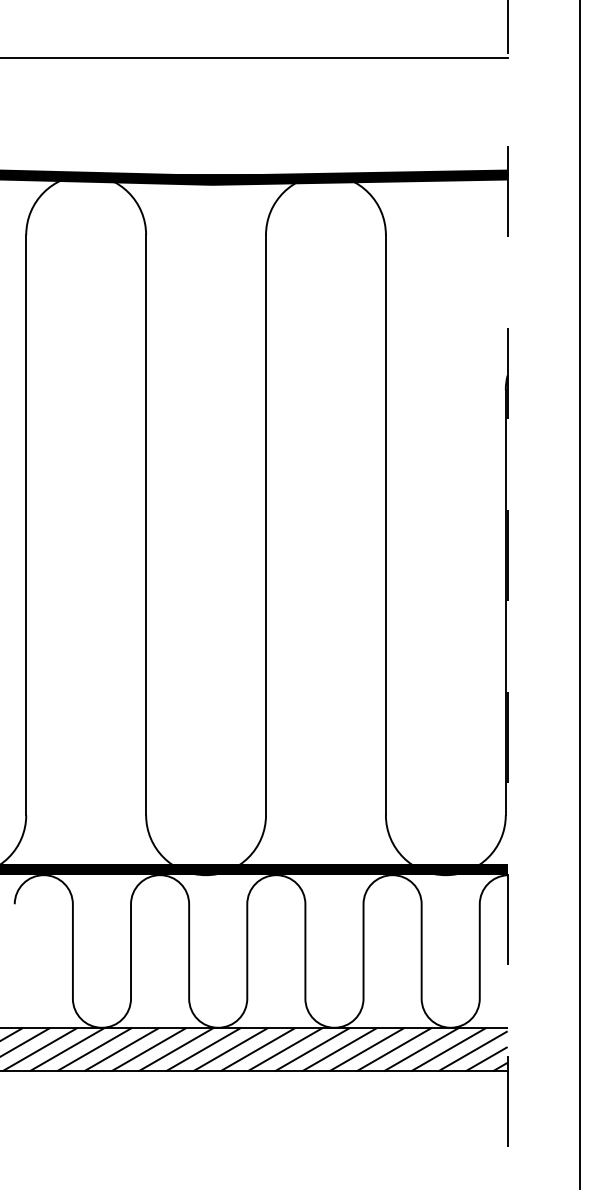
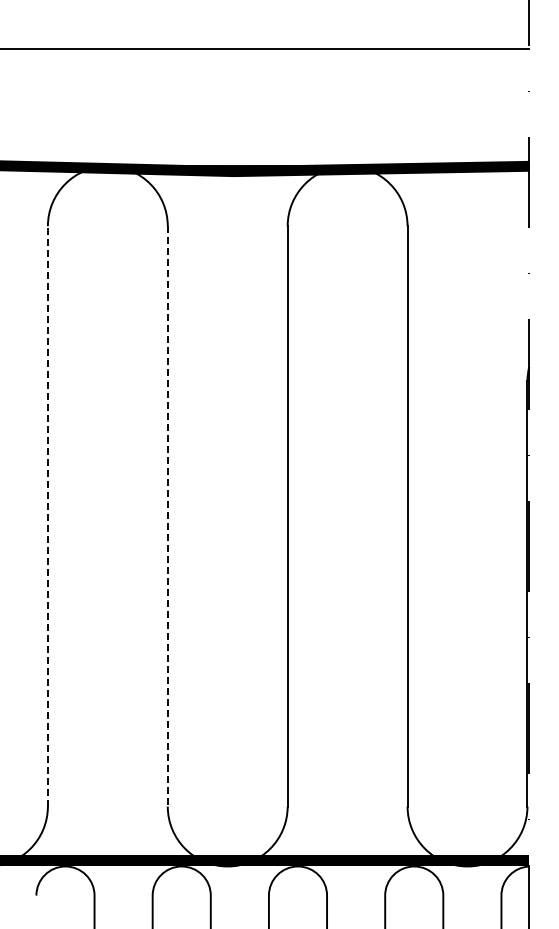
line: (26, 524) -> (48, 515), solid -> dashed
line: (146, 525) -> (168, 516), solid -> dashed

